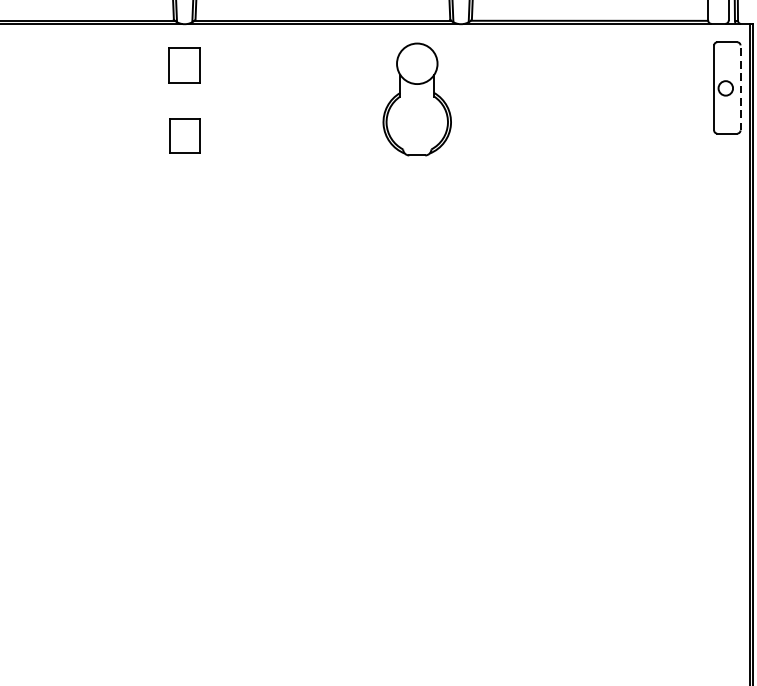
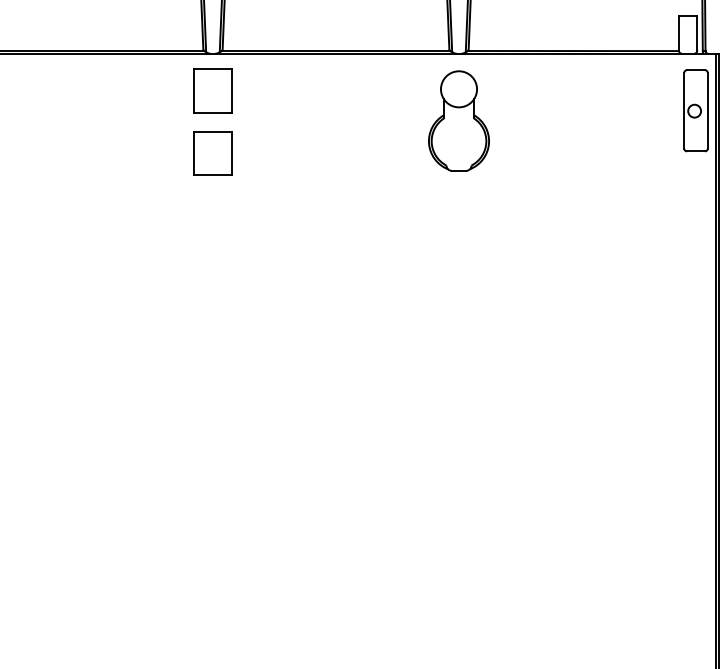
part: (184, 65) -> (212, 90), size x1.43
line: (740, 87) -> (707, 110), dashed -> solid
part: (416, 98) -> (458, 120), moved
part: (184, 135) -> (212, 153), size x1.43

